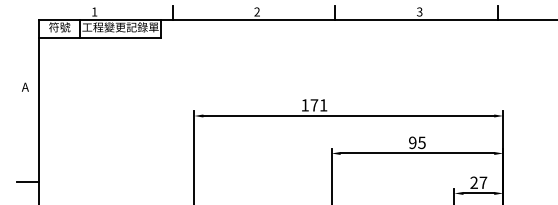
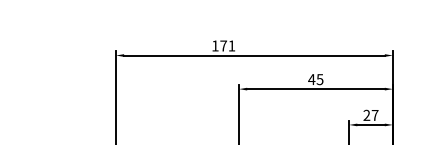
text: (412, 142) -> (311, 79), 95 -> 45

